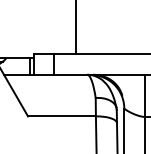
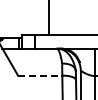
line: (62, 116) -> (40, 75), solid -> dashed

